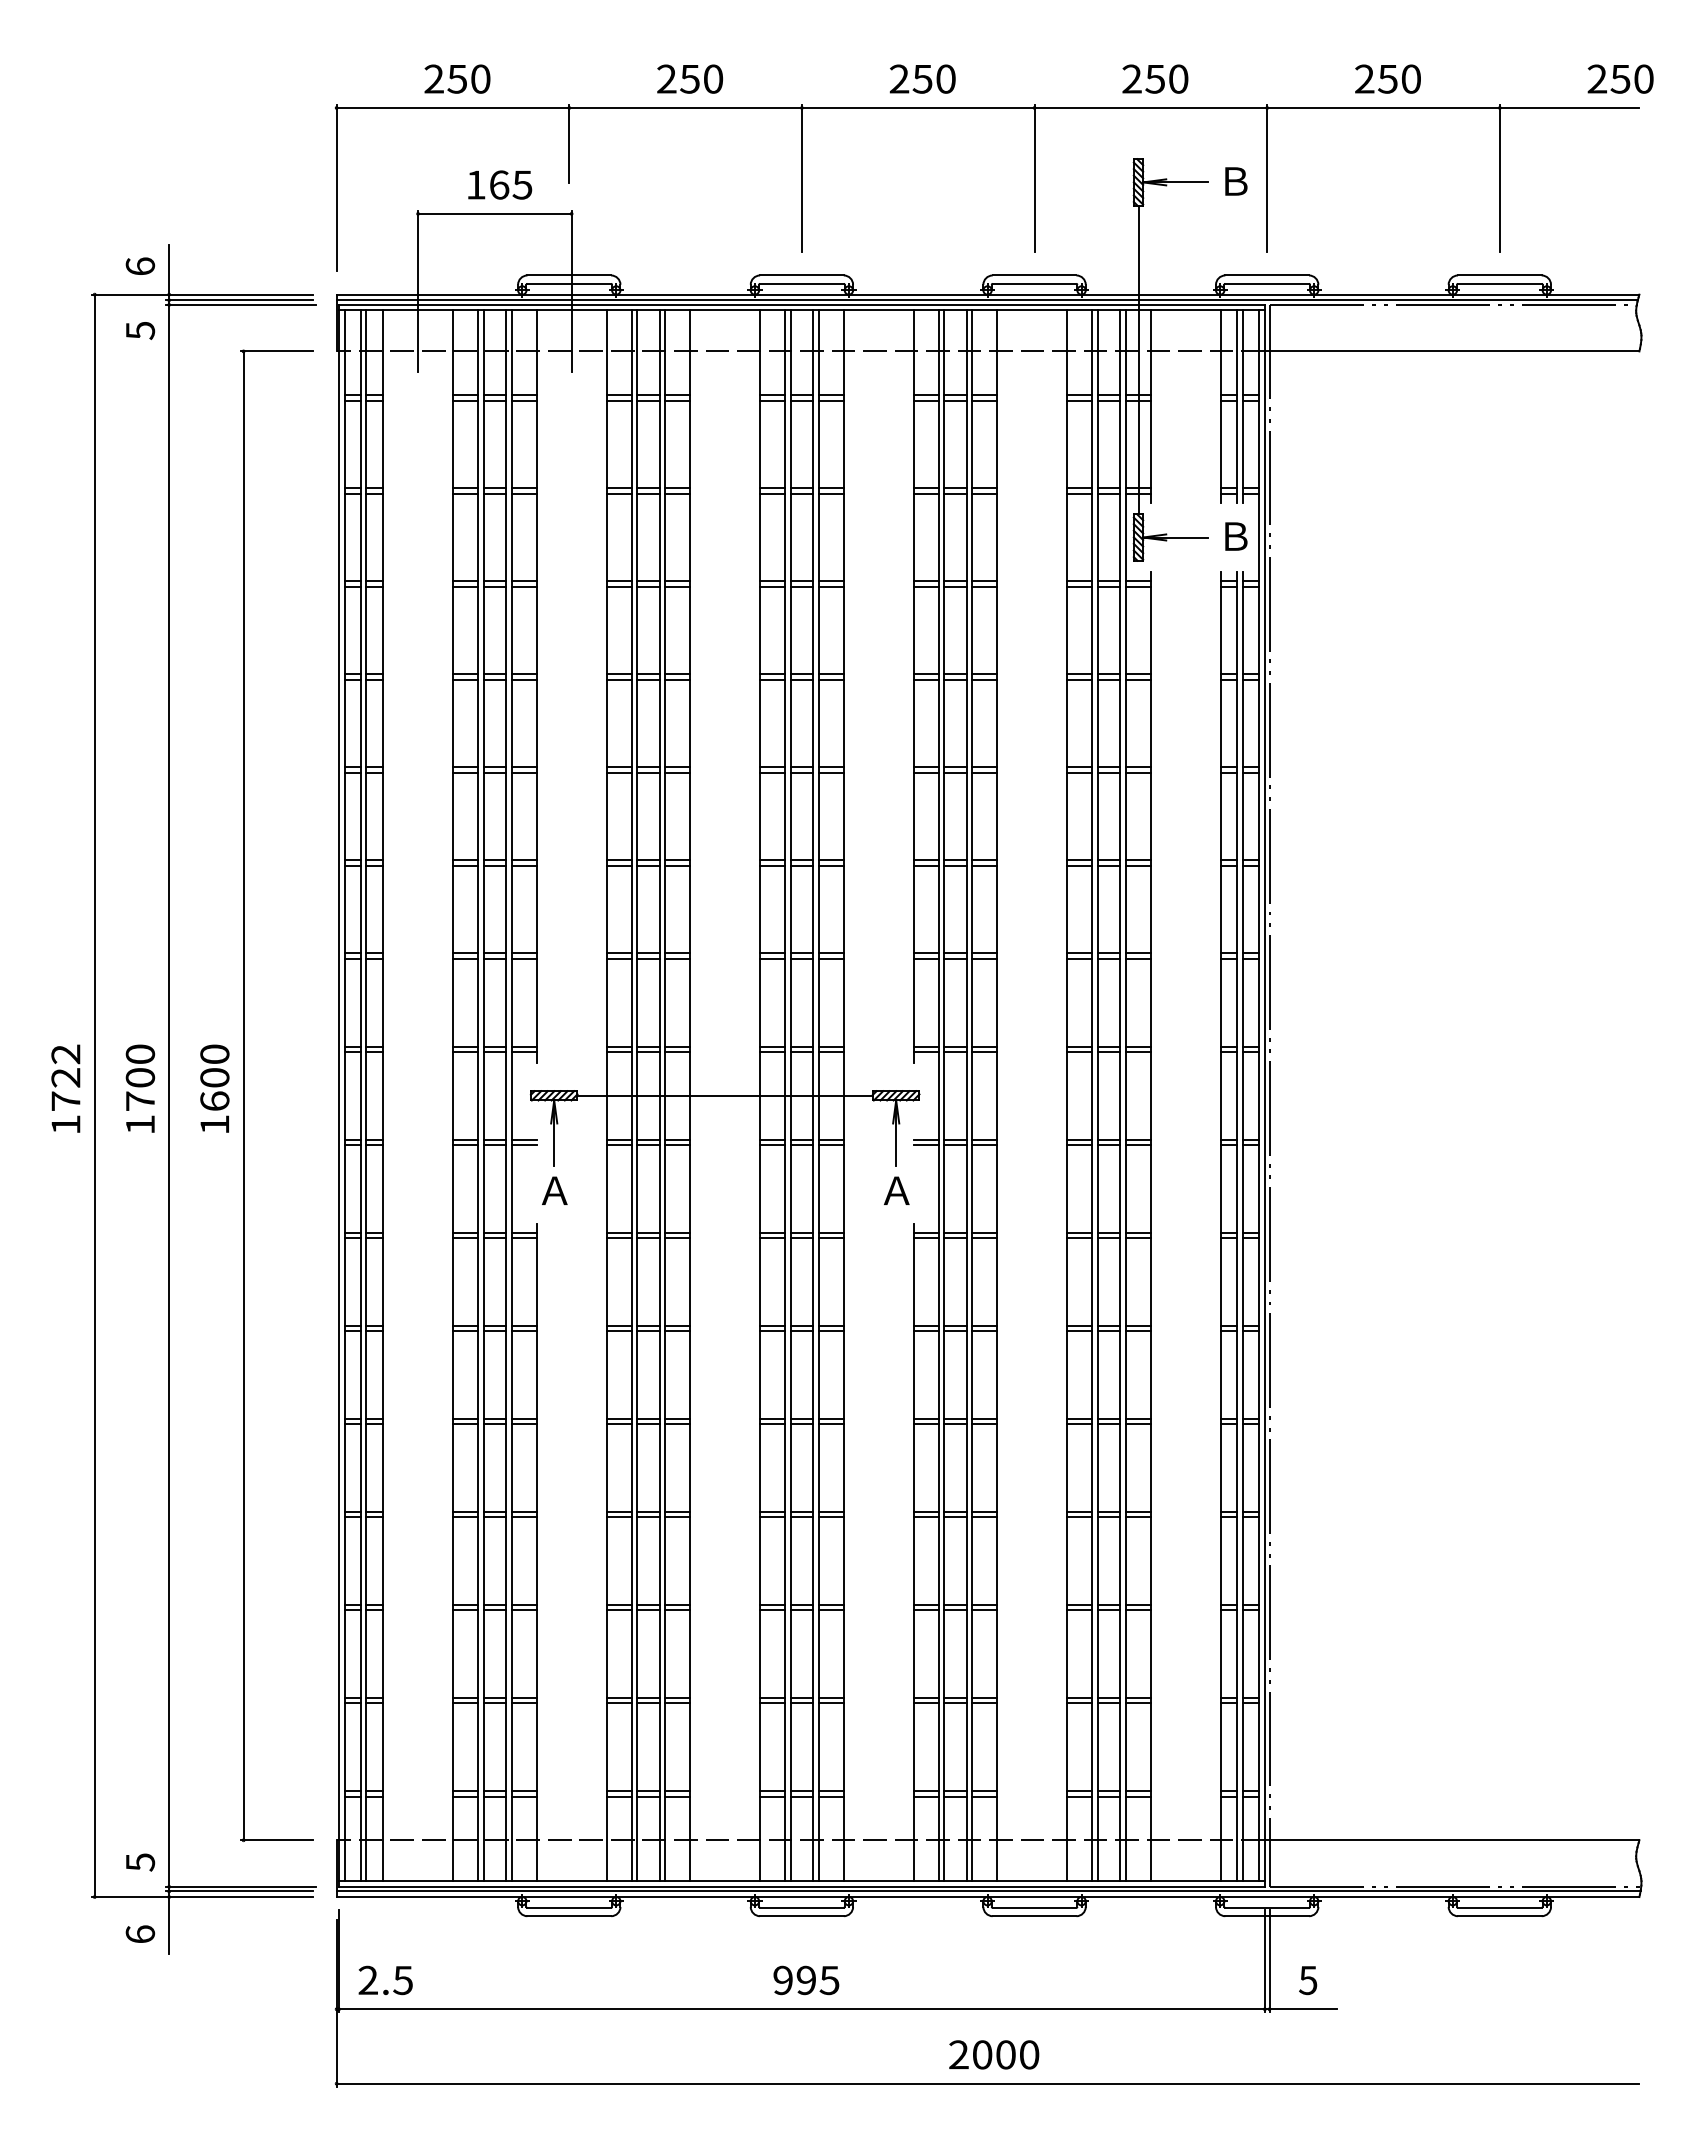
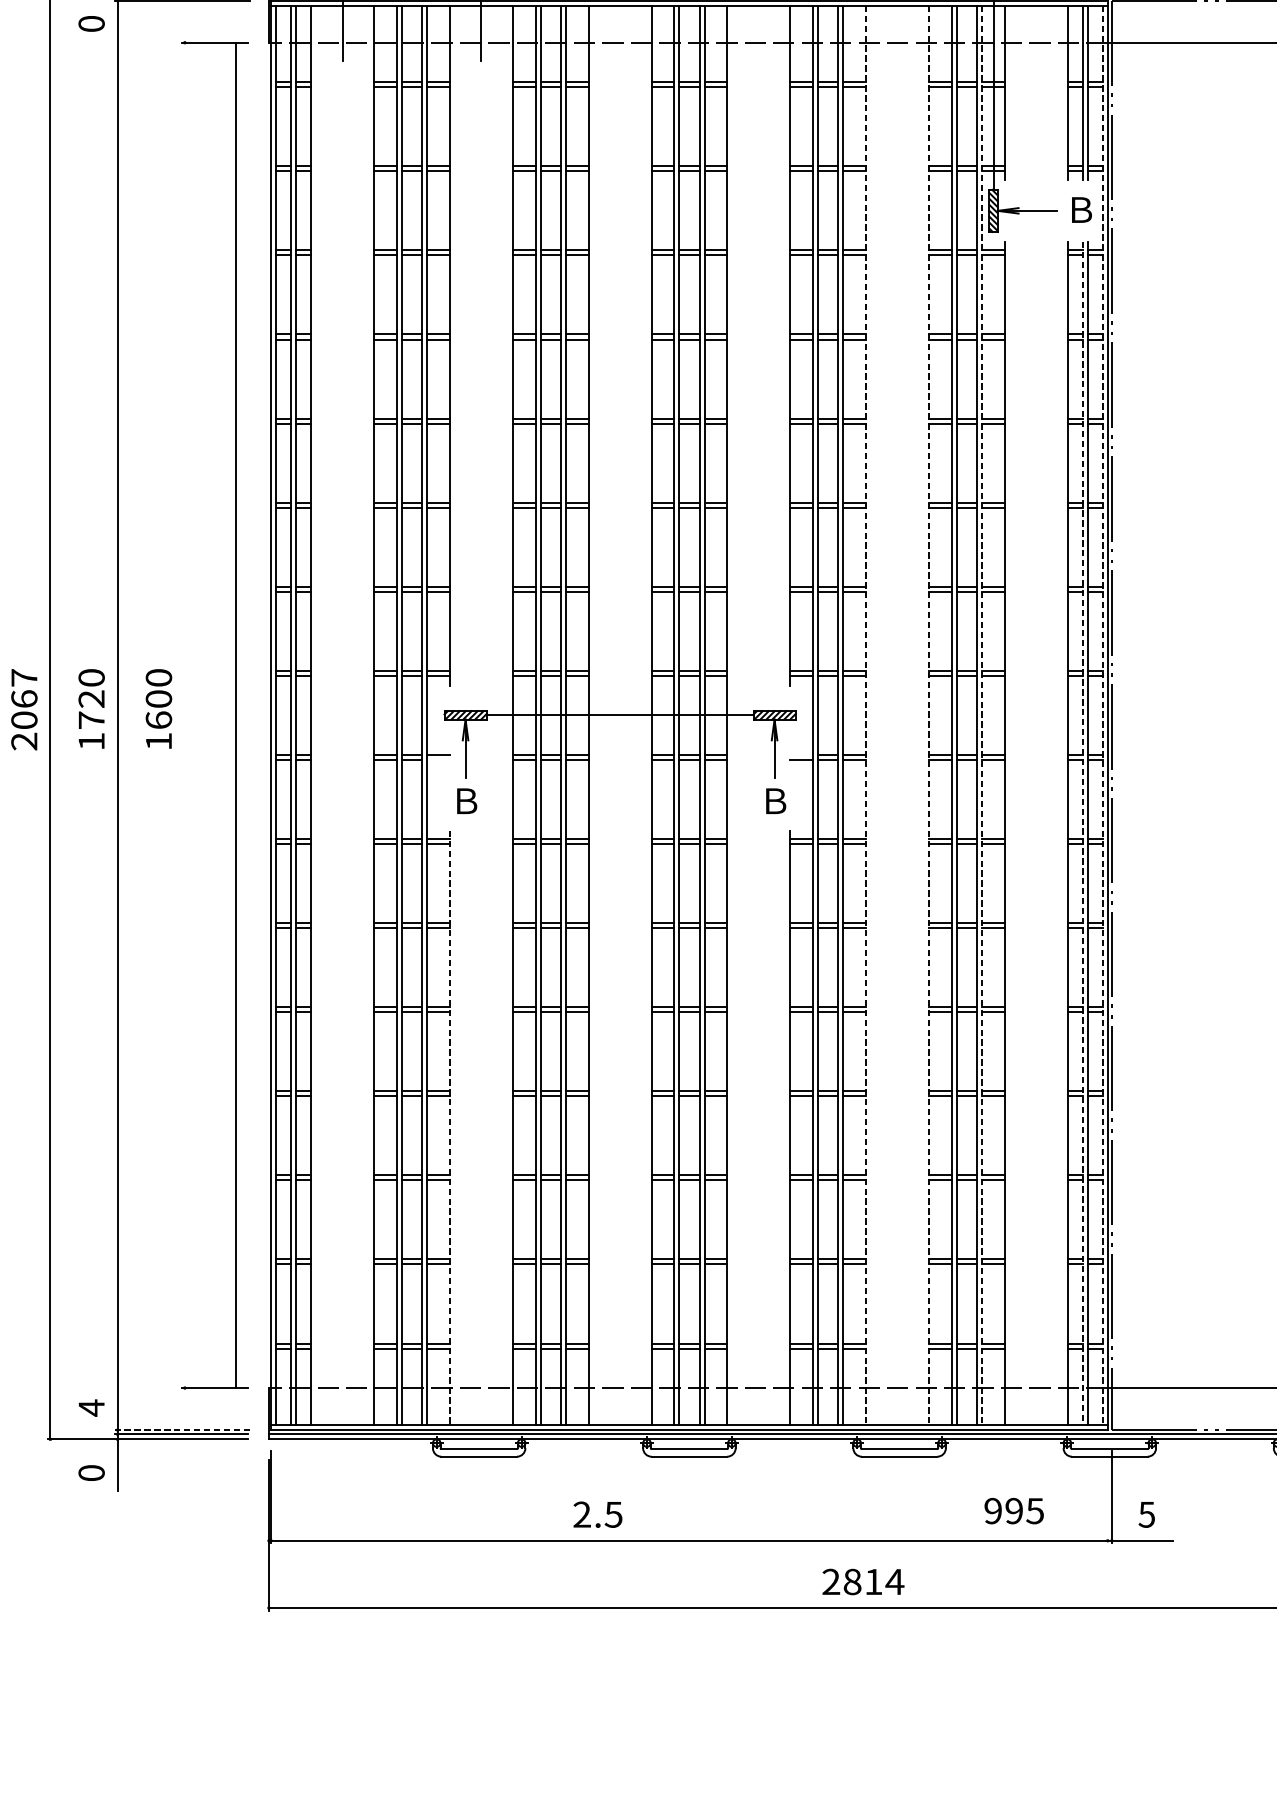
text: (140, 330) -> (91, 23), 5 -> 0
text: (140, 1077) -> (91, 698), 1700 -> 1720
text: (65, 1089) -> (23, 709), 1722 -> 2067
line: (243, 1095) -> (235, 715), moved
line: (997, 1096) -> (866, 715), solid -> dashed
line: (1067, 1096) -> (929, 715), solid -> dashed
line: (1125, 1096) -> (981, 715), solid -> dashed
line: (1259, 1096) -> (1102, 715), solid -> dashed
line: (925, 1139) -> (801, 754), removed
line: (523, 1145) -> (437, 760), removed
text: (554, 1190) -> (465, 800), Ａ -> Ｂ
text: (896, 1190) -> (774, 800), Ａ -> Ｂ
line: (1237, 1226) -> (1082, 833), solid -> dashed
line: (536, 1552) -> (449, 1128), solid -> dashed
text: (140, 1862) -> (91, 1408), 5 -> 4
line: (241, 1886) -> (182, 1429), solid -> dashed
text: (139, 1934) -> (90, 1473), 6 -> 0
line: (1264, 1961) -> (1107, 1497), removed
text: (385, 1980) -> (597, 1514), moved
text: (806, 1980) -> (1014, 1511), moved
text: (1005, 2054) -> (873, 1581), 2000 -> 2814

